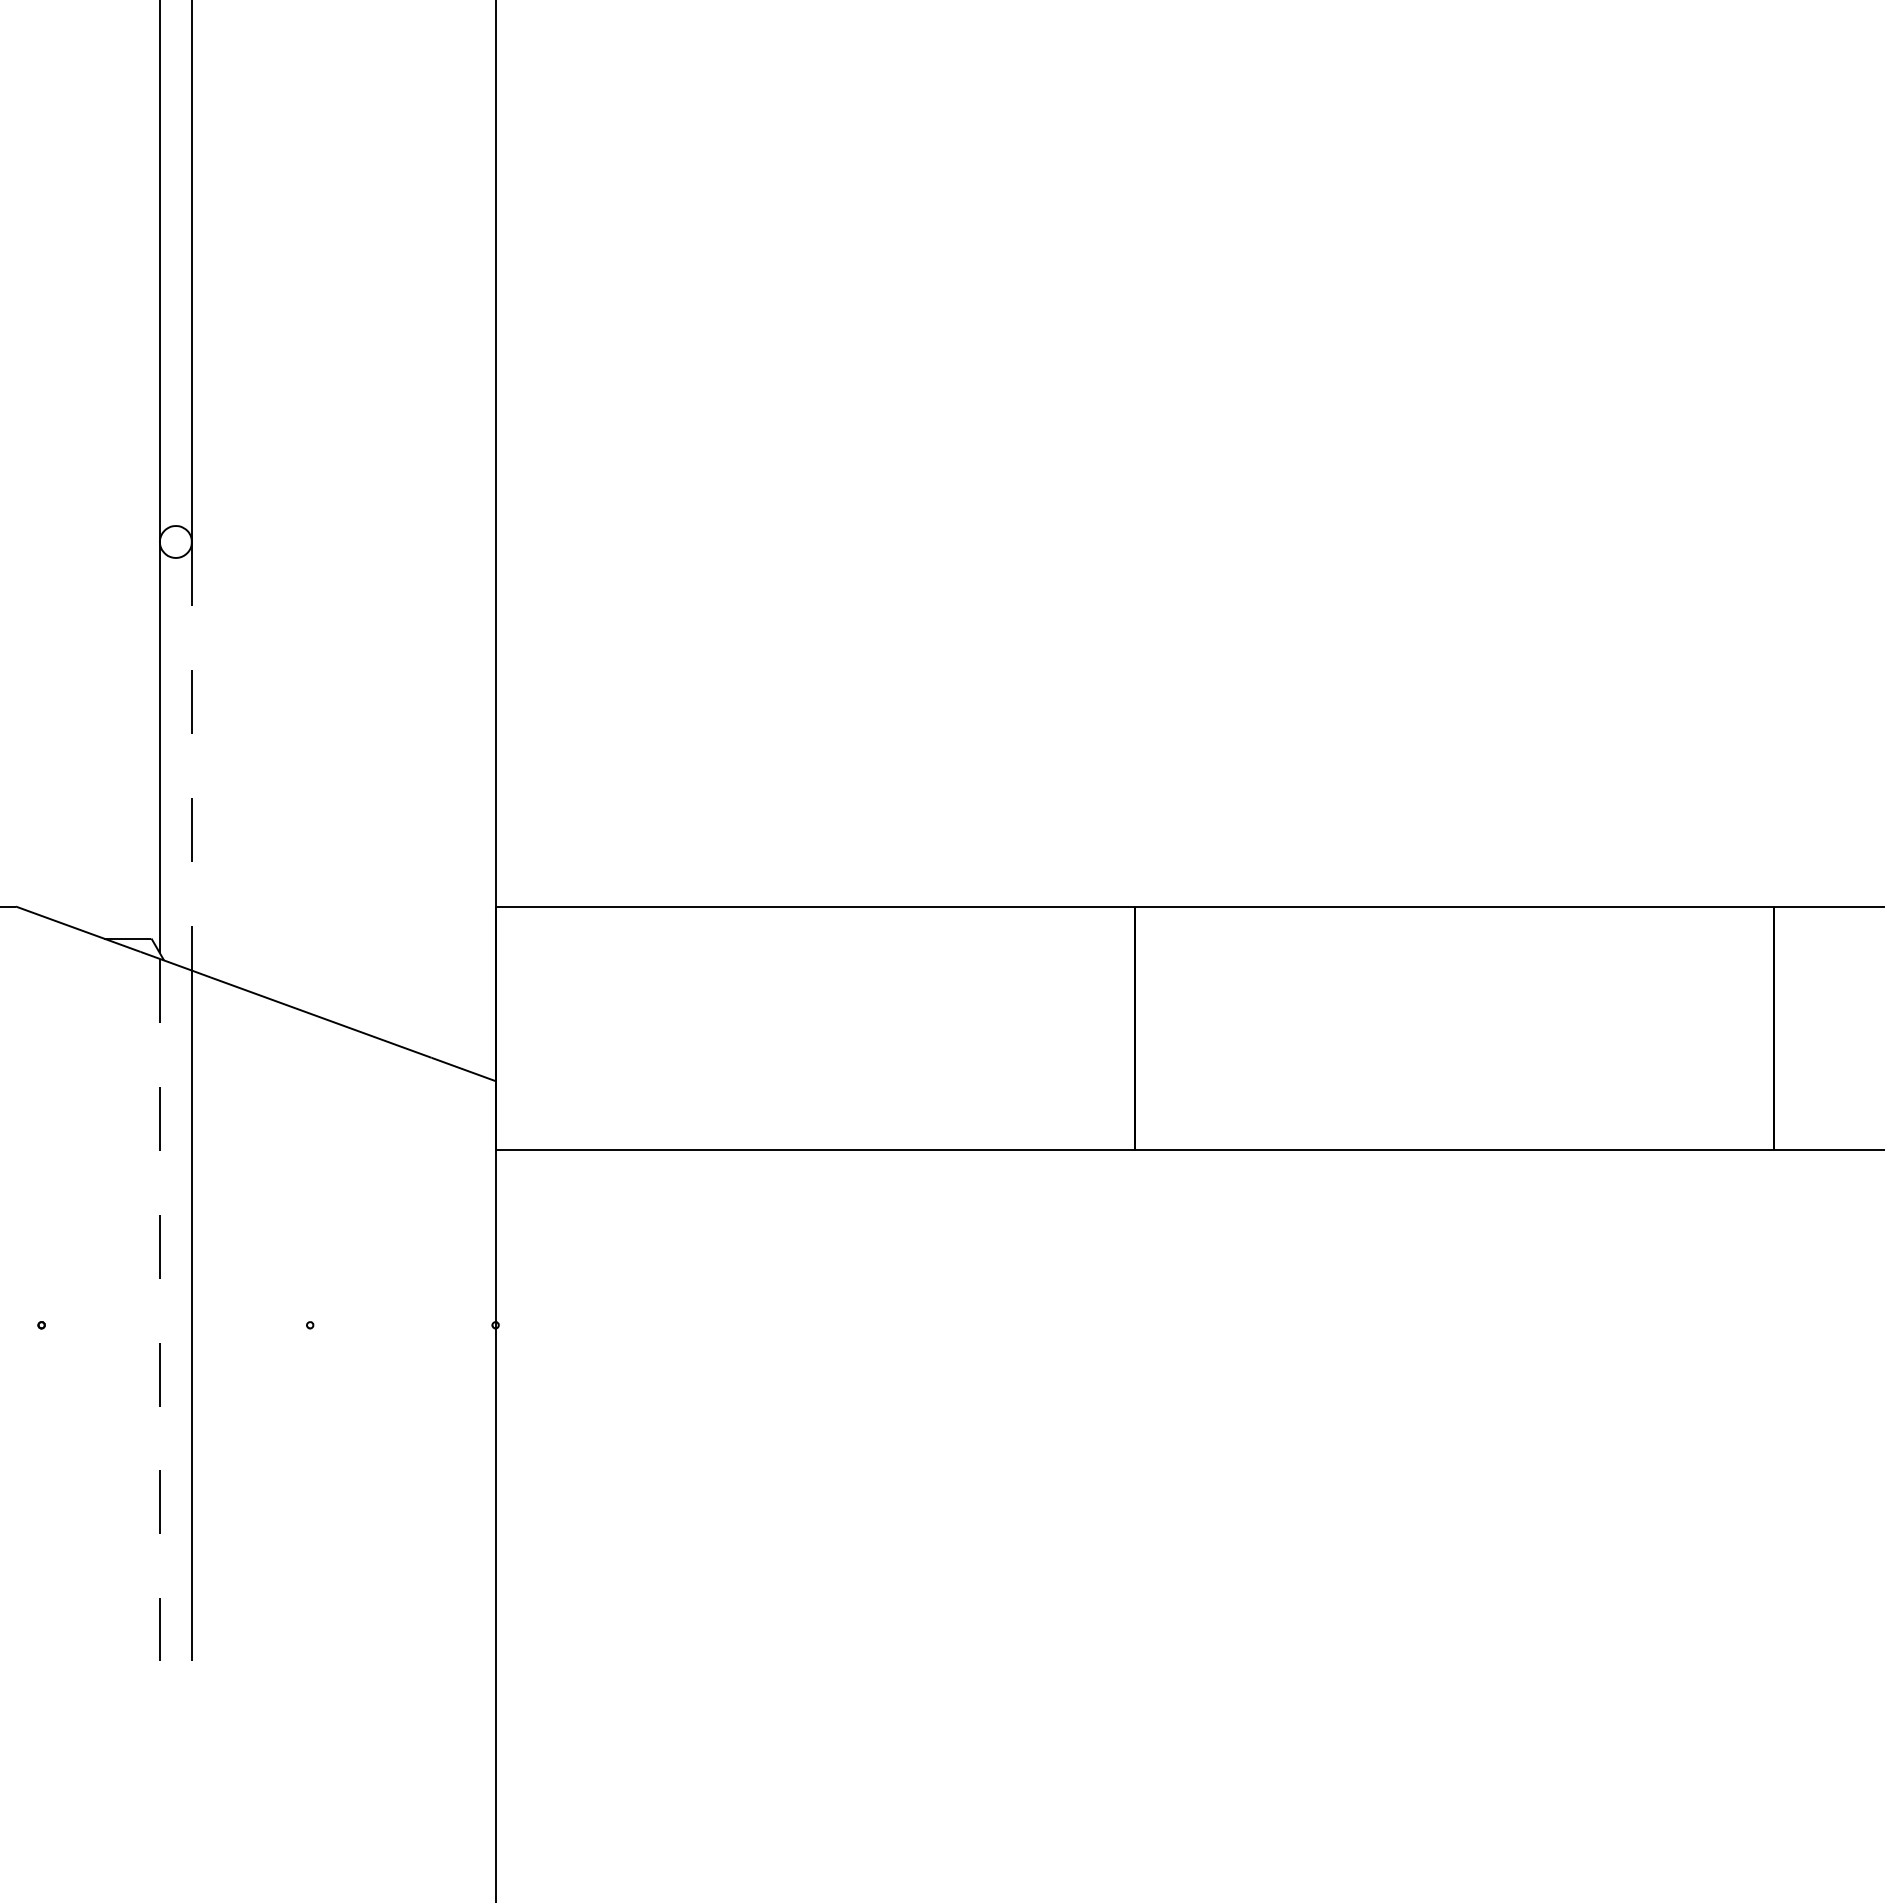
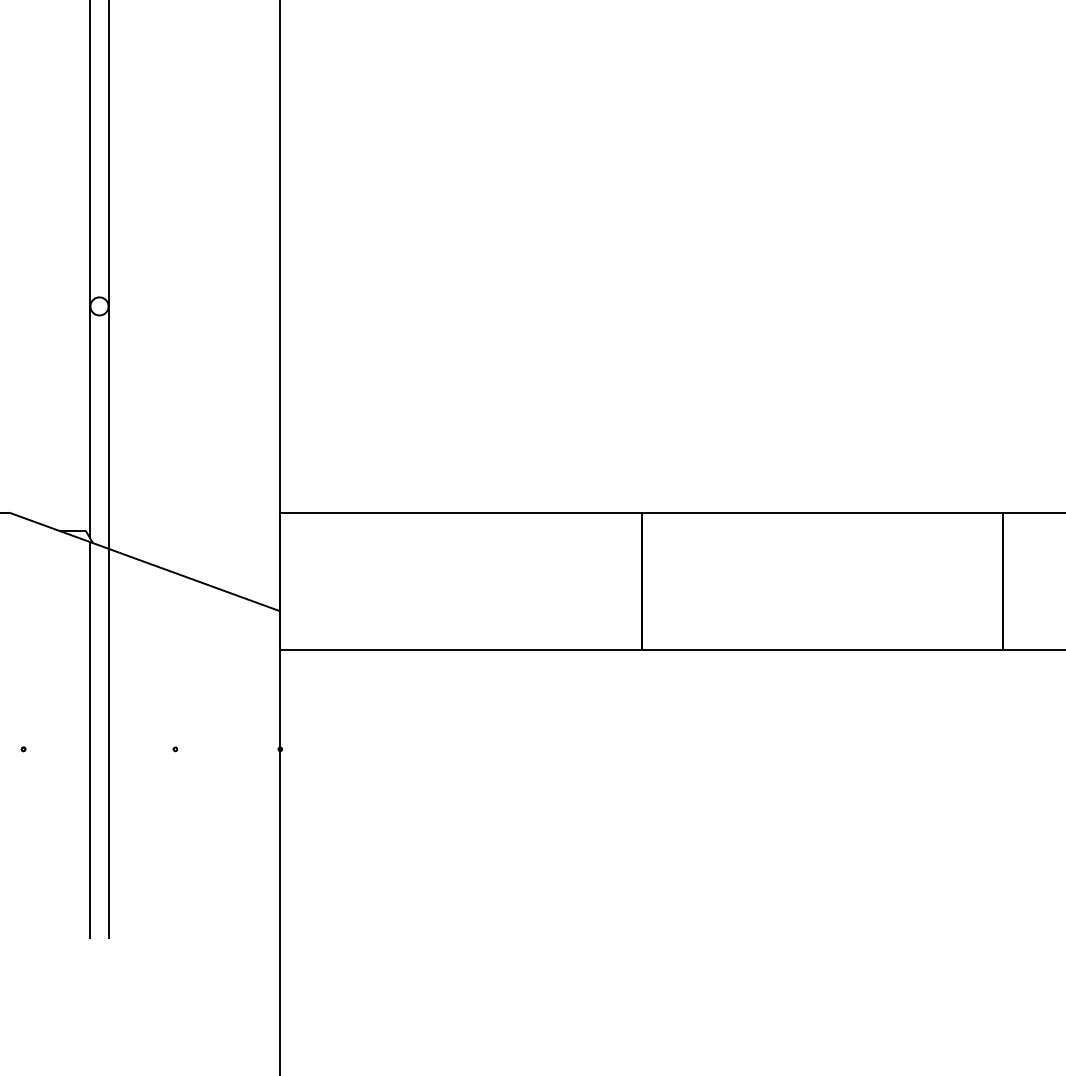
line: (191, 757) -> (108, 428), dashed -> solid
line: (159, 1309) -> (90, 740), dashed -> solid

